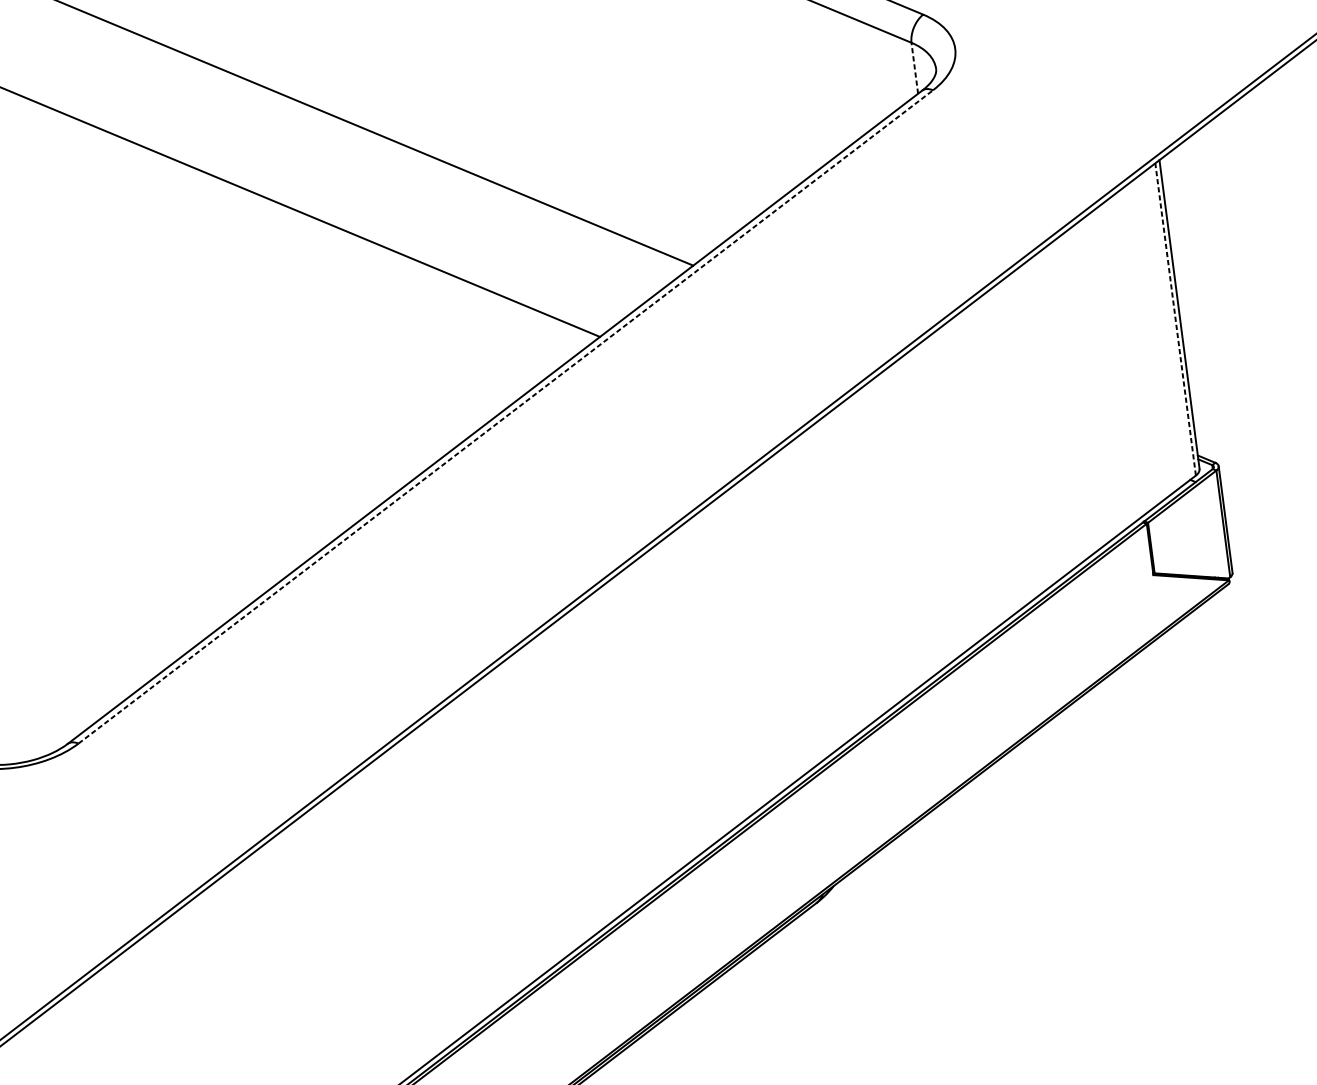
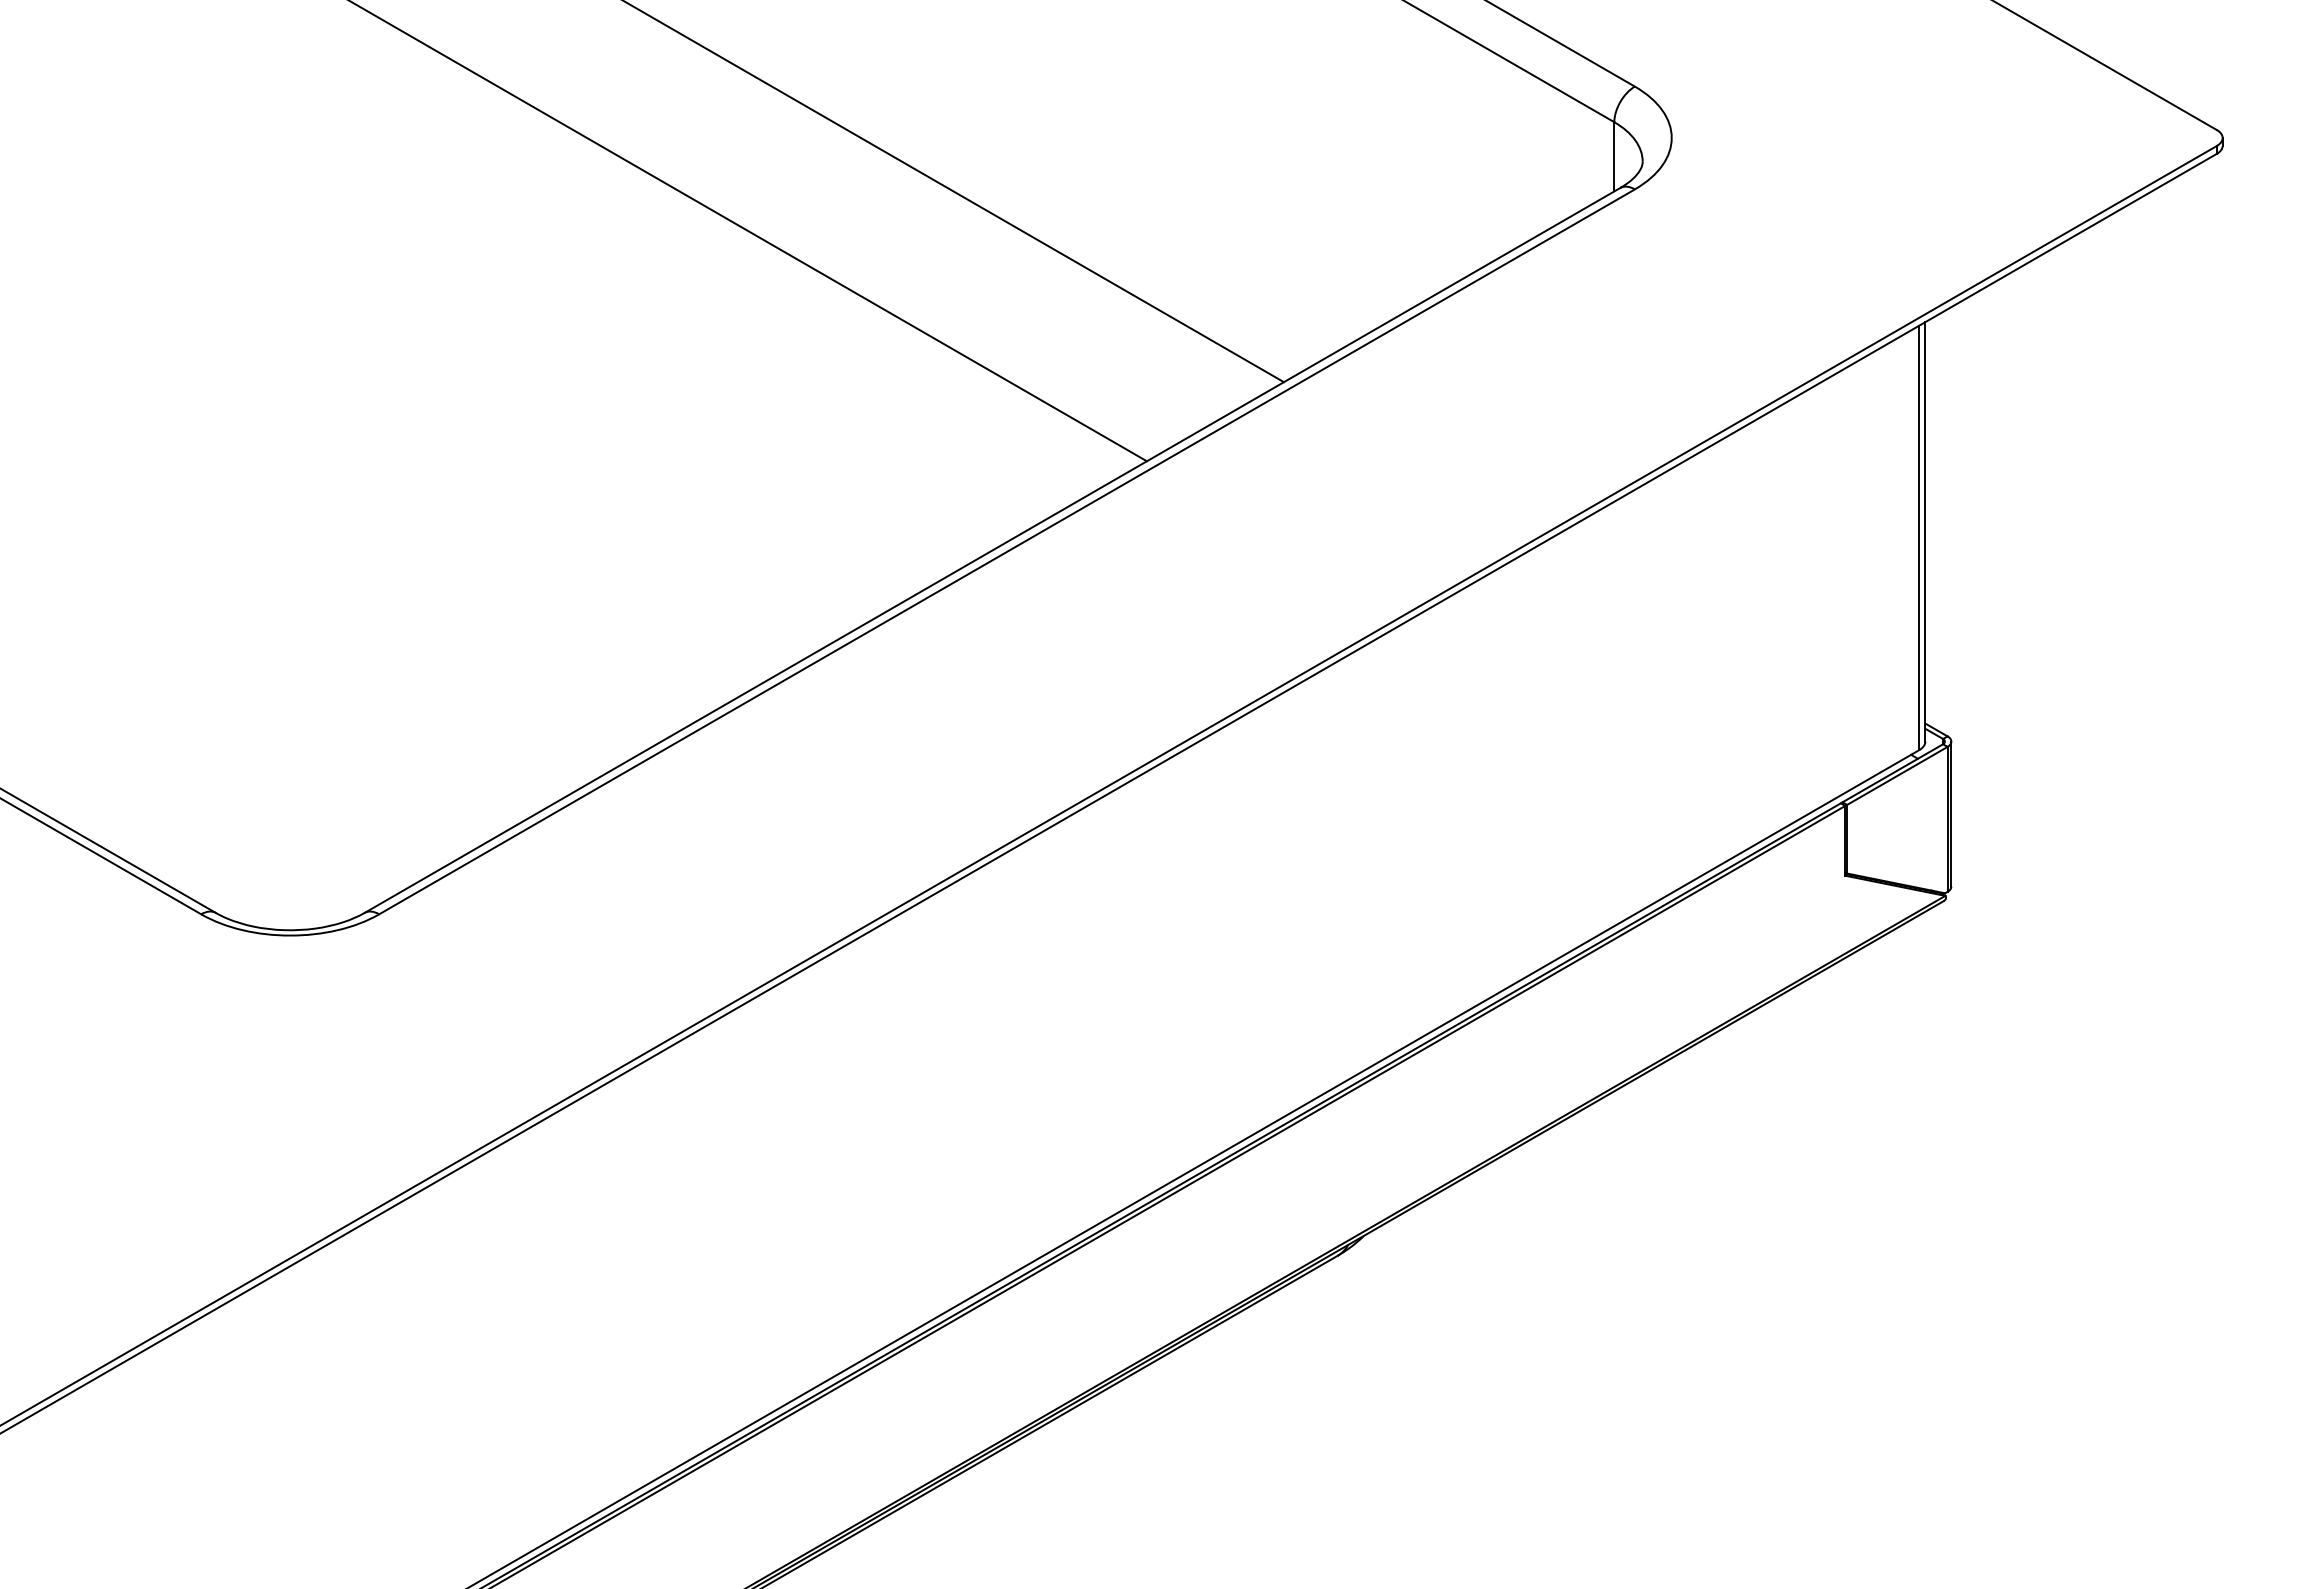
line: (914, 68) -> (1614, 156), dashed -> solid
line: (1175, 319) -> (1919, 537), dashed -> solid
line: (506, 416) -> (1007, 551), dashed -> solid

